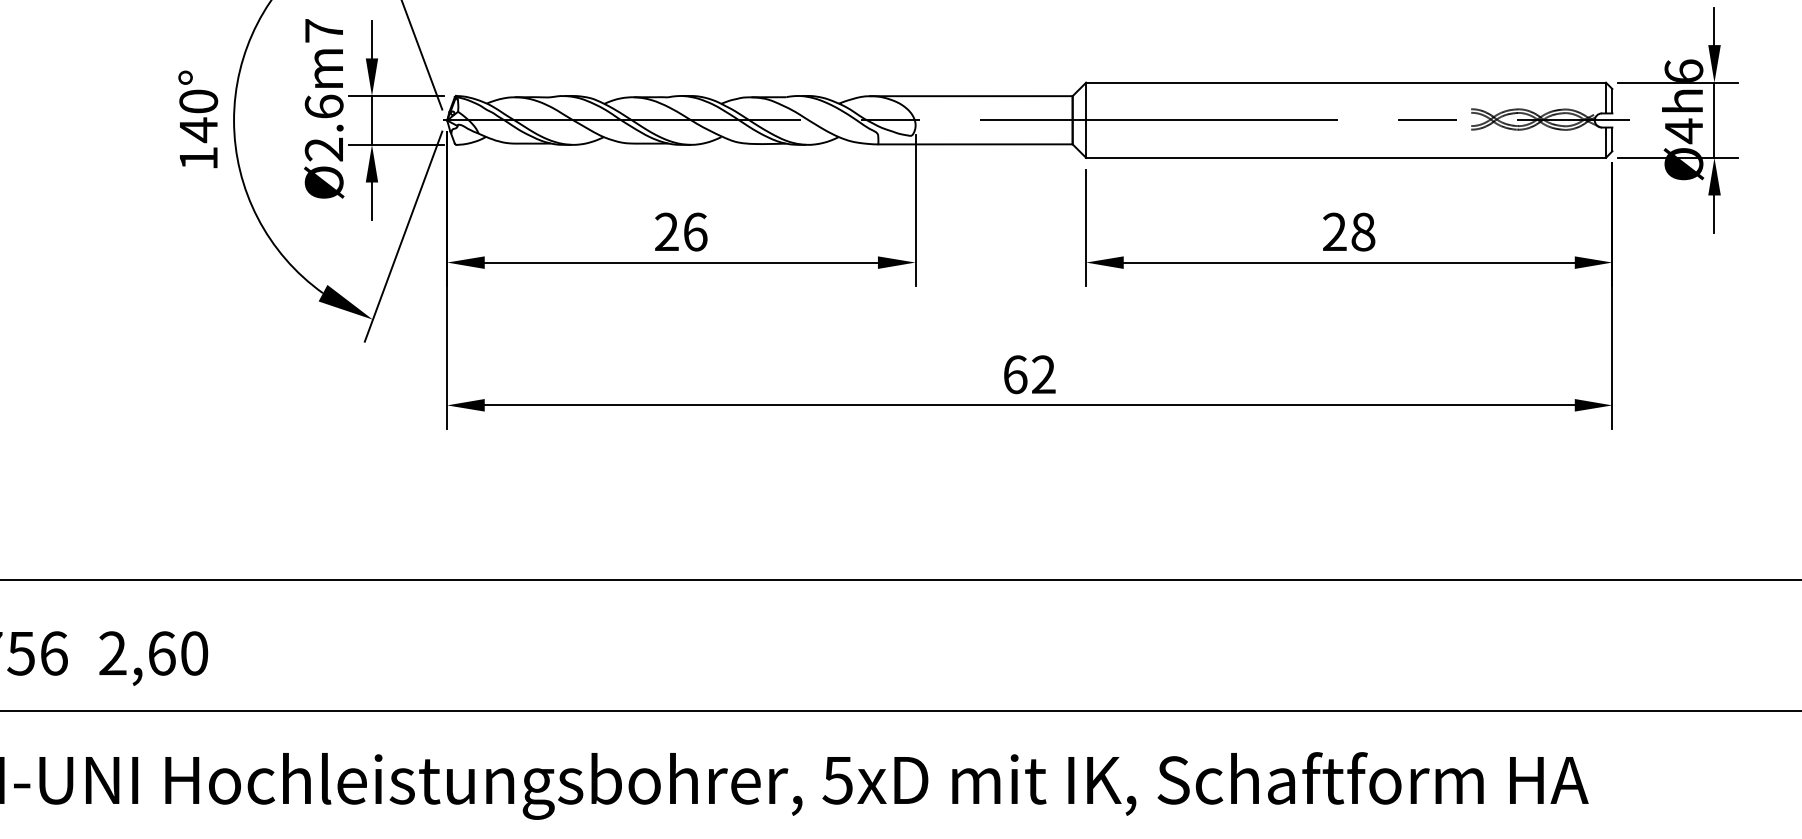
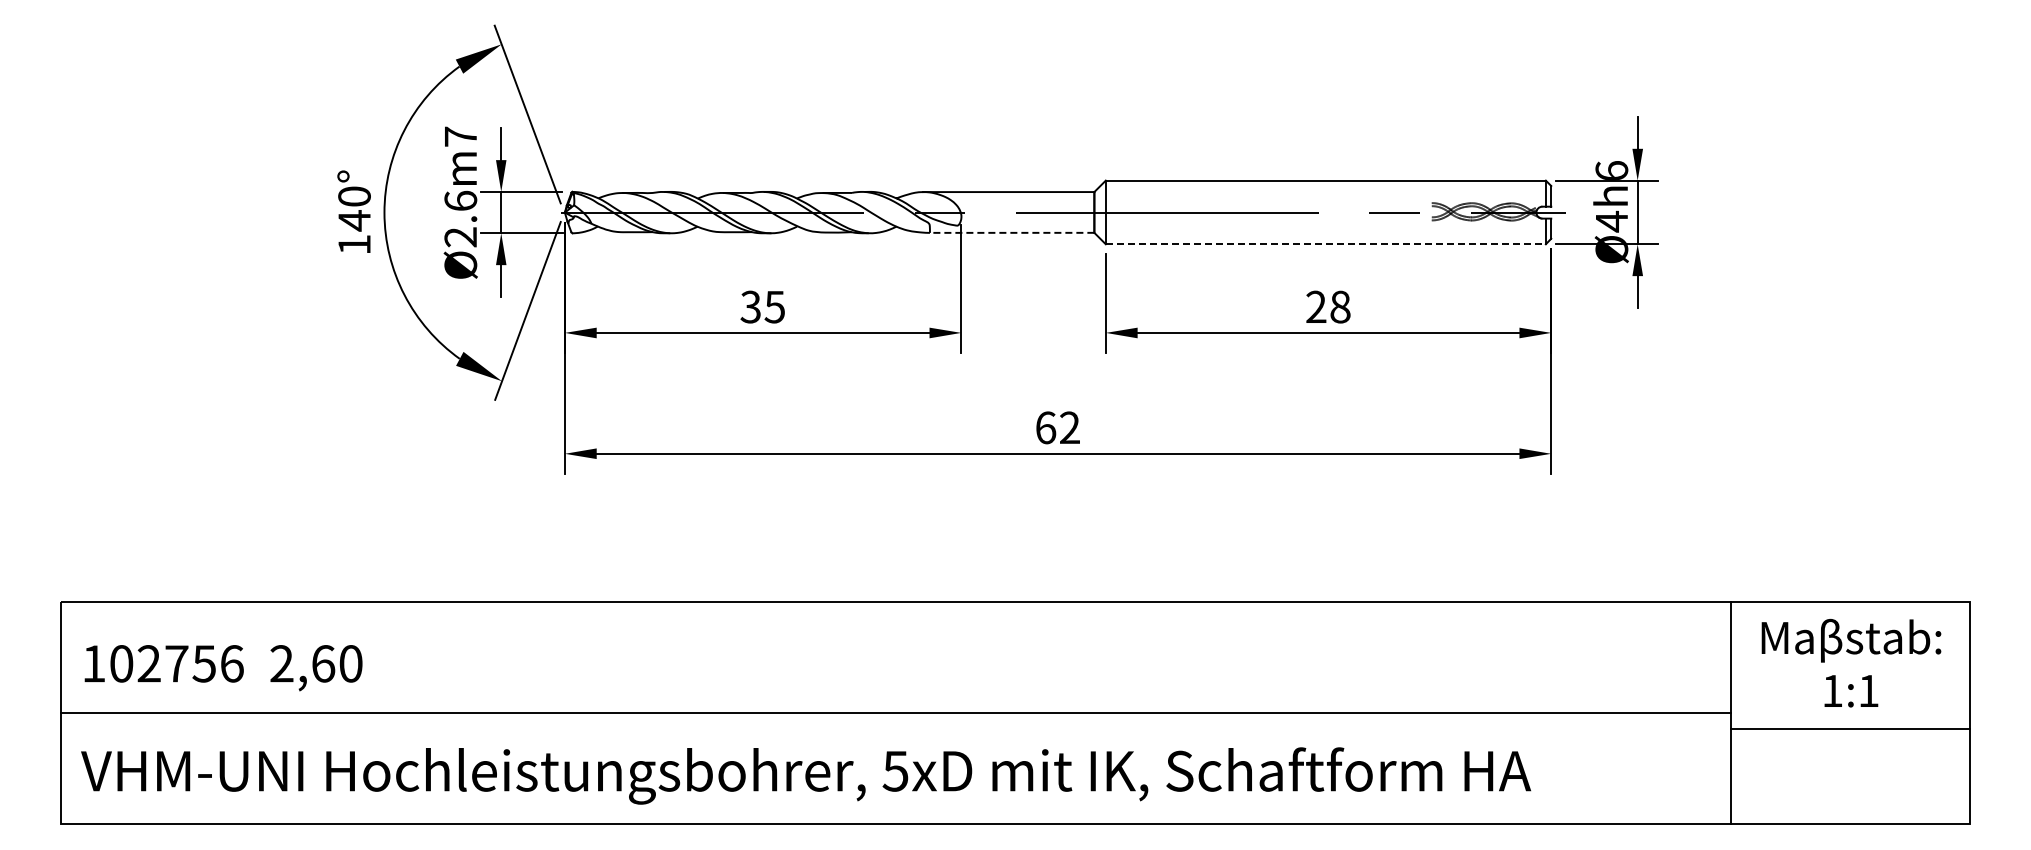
line: (974, 143) -> (1011, 232), solid -> dashed
line: (1346, 158) -> (1326, 244), solid -> dashed
text: (680, 231) -> (762, 306), 26 -> 35

